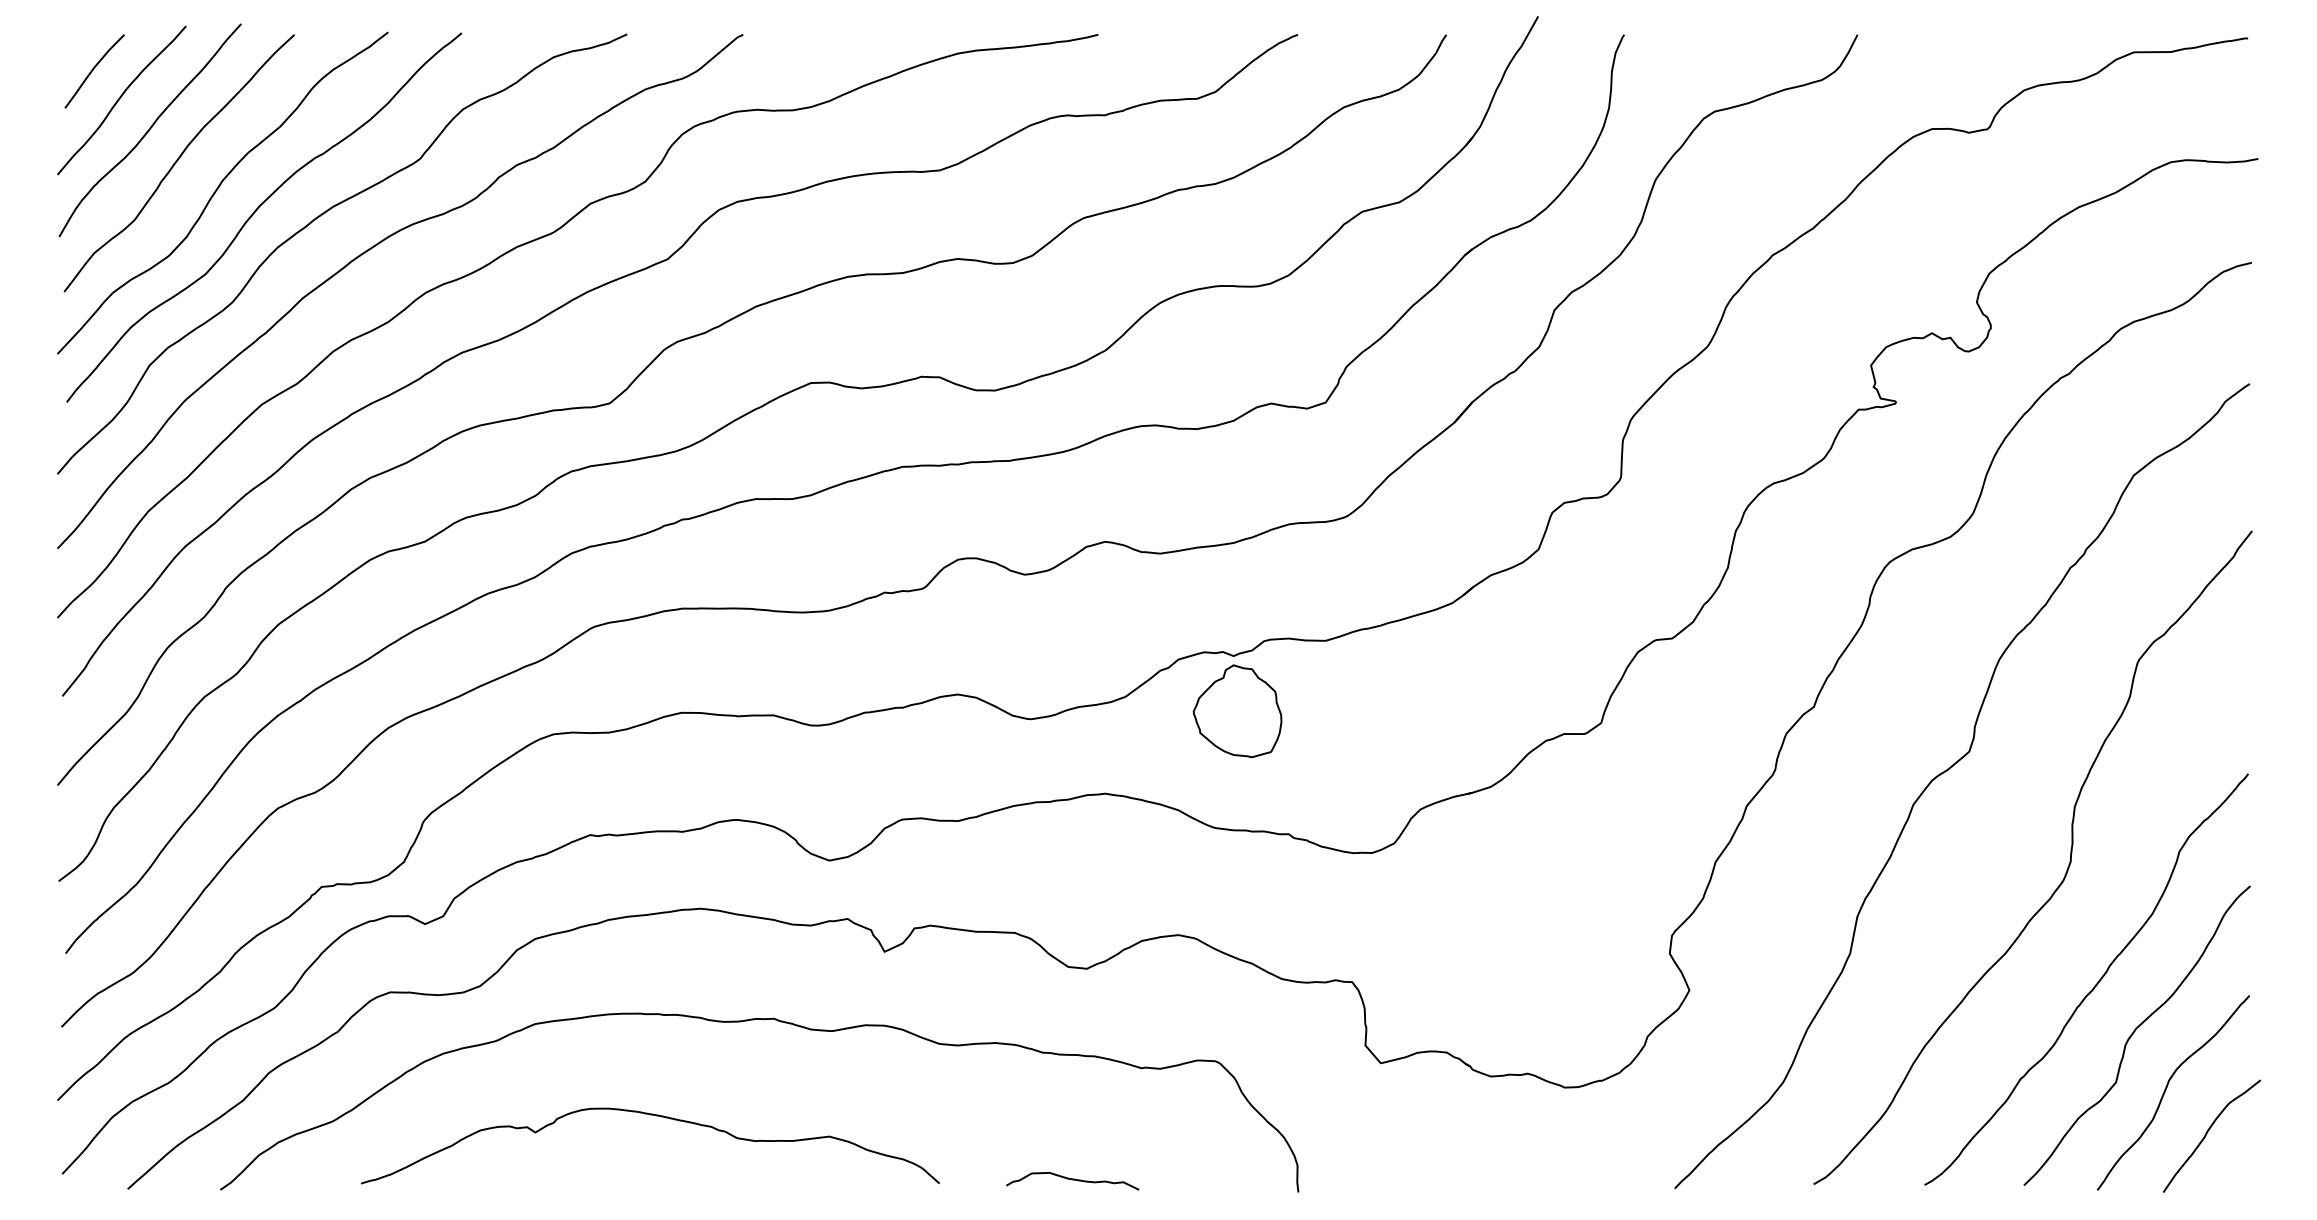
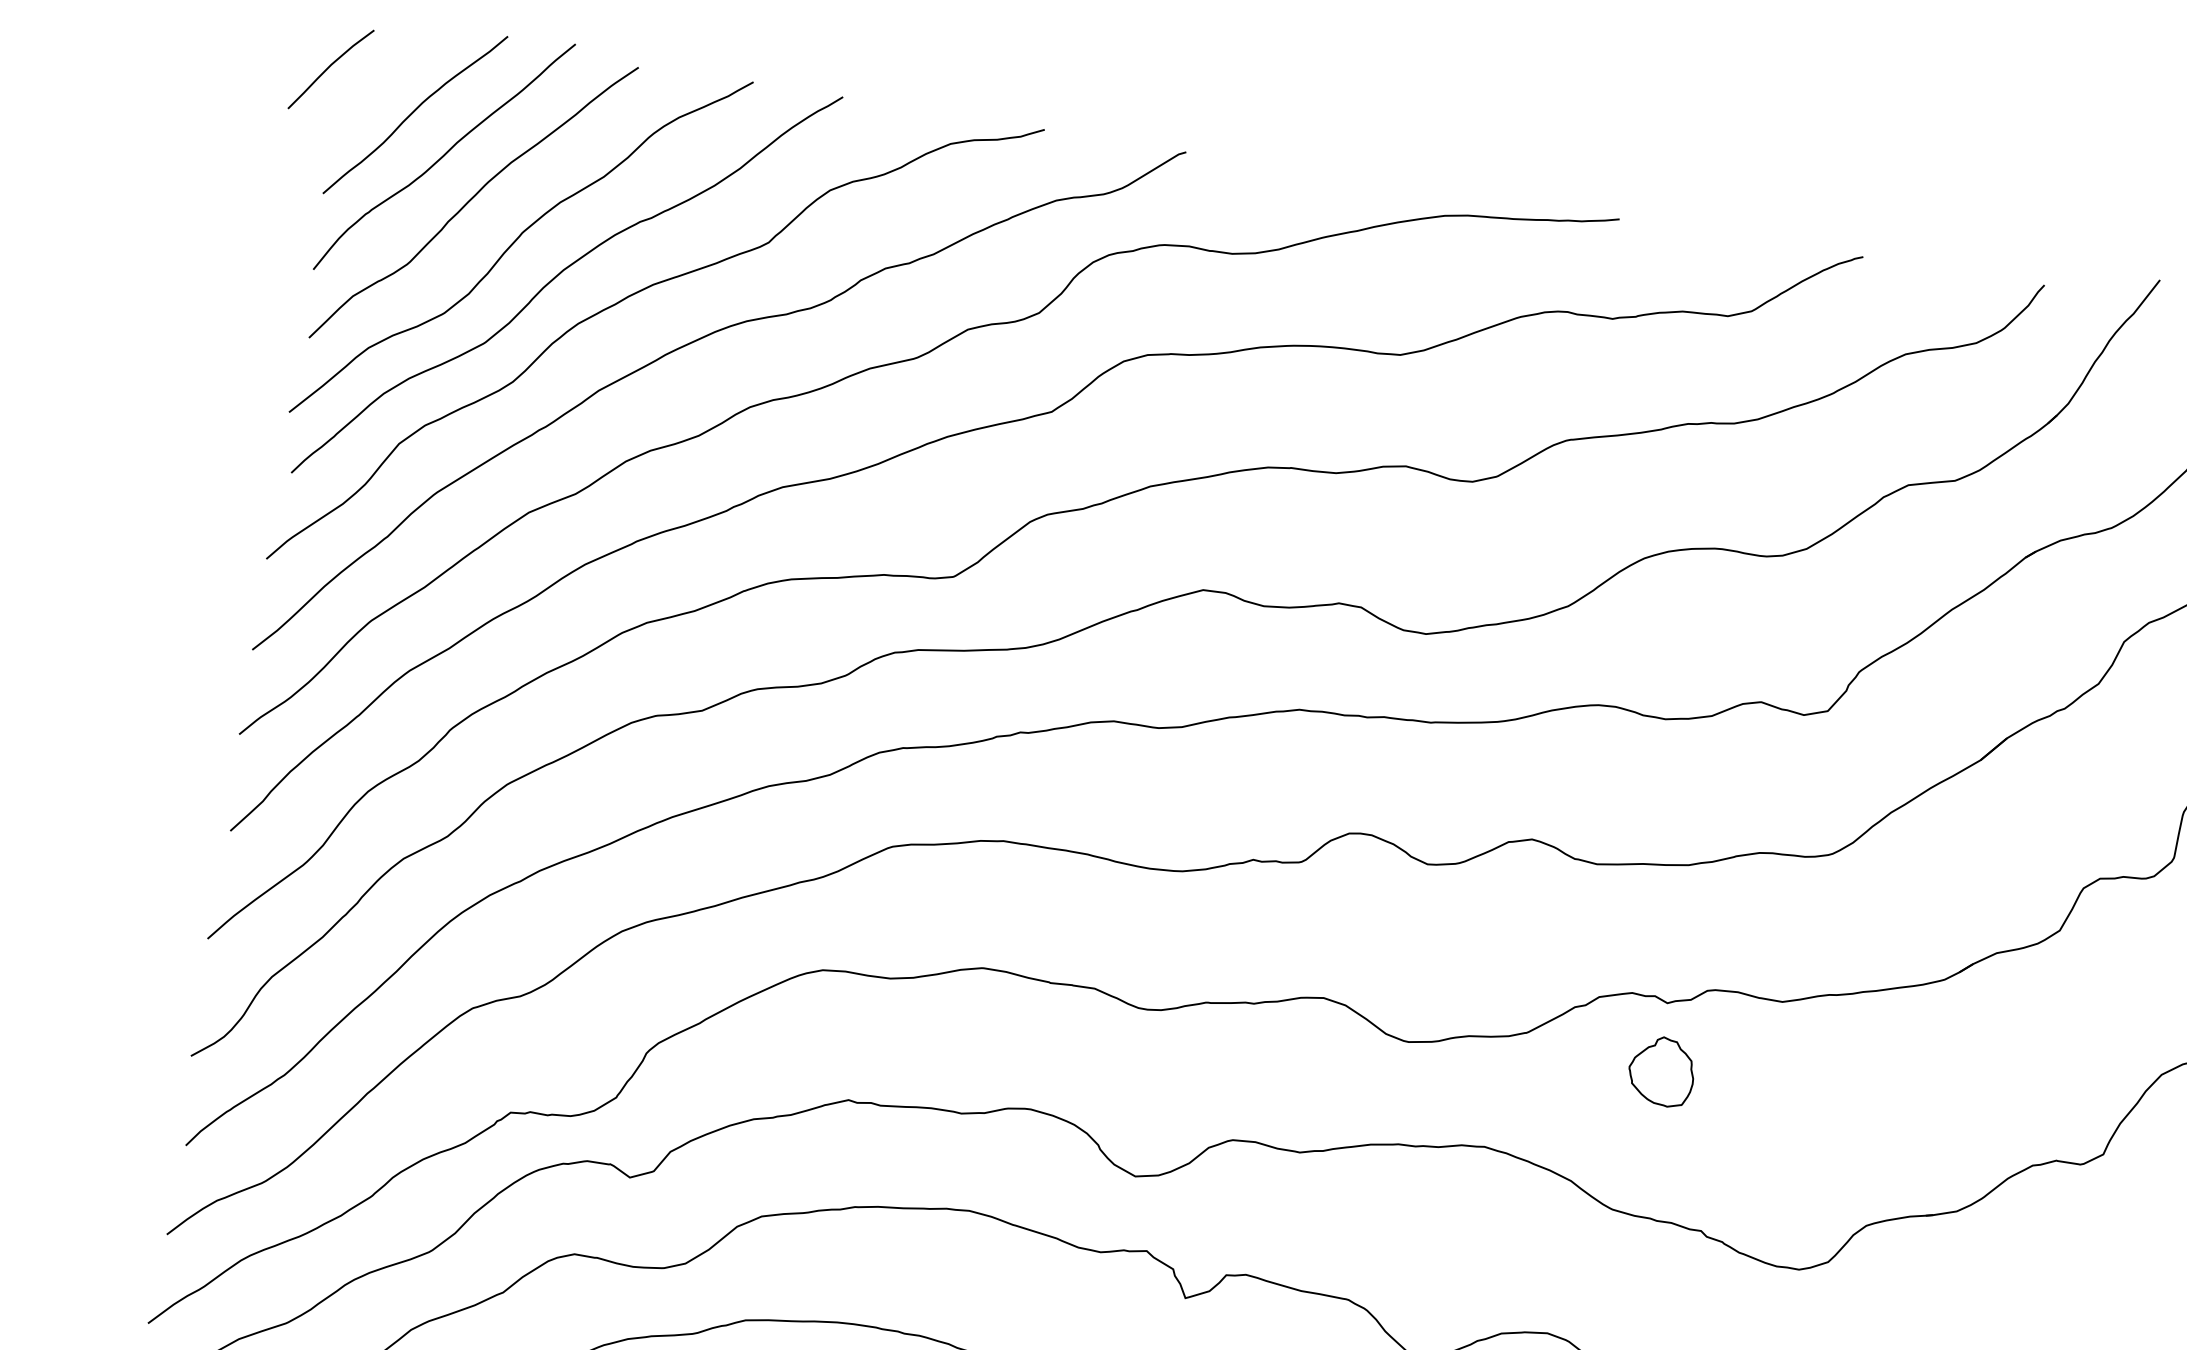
curve: (93, 70) -> (329, 68), moved
part: (1237, 711) -> (1661, 1071), size x0.6

